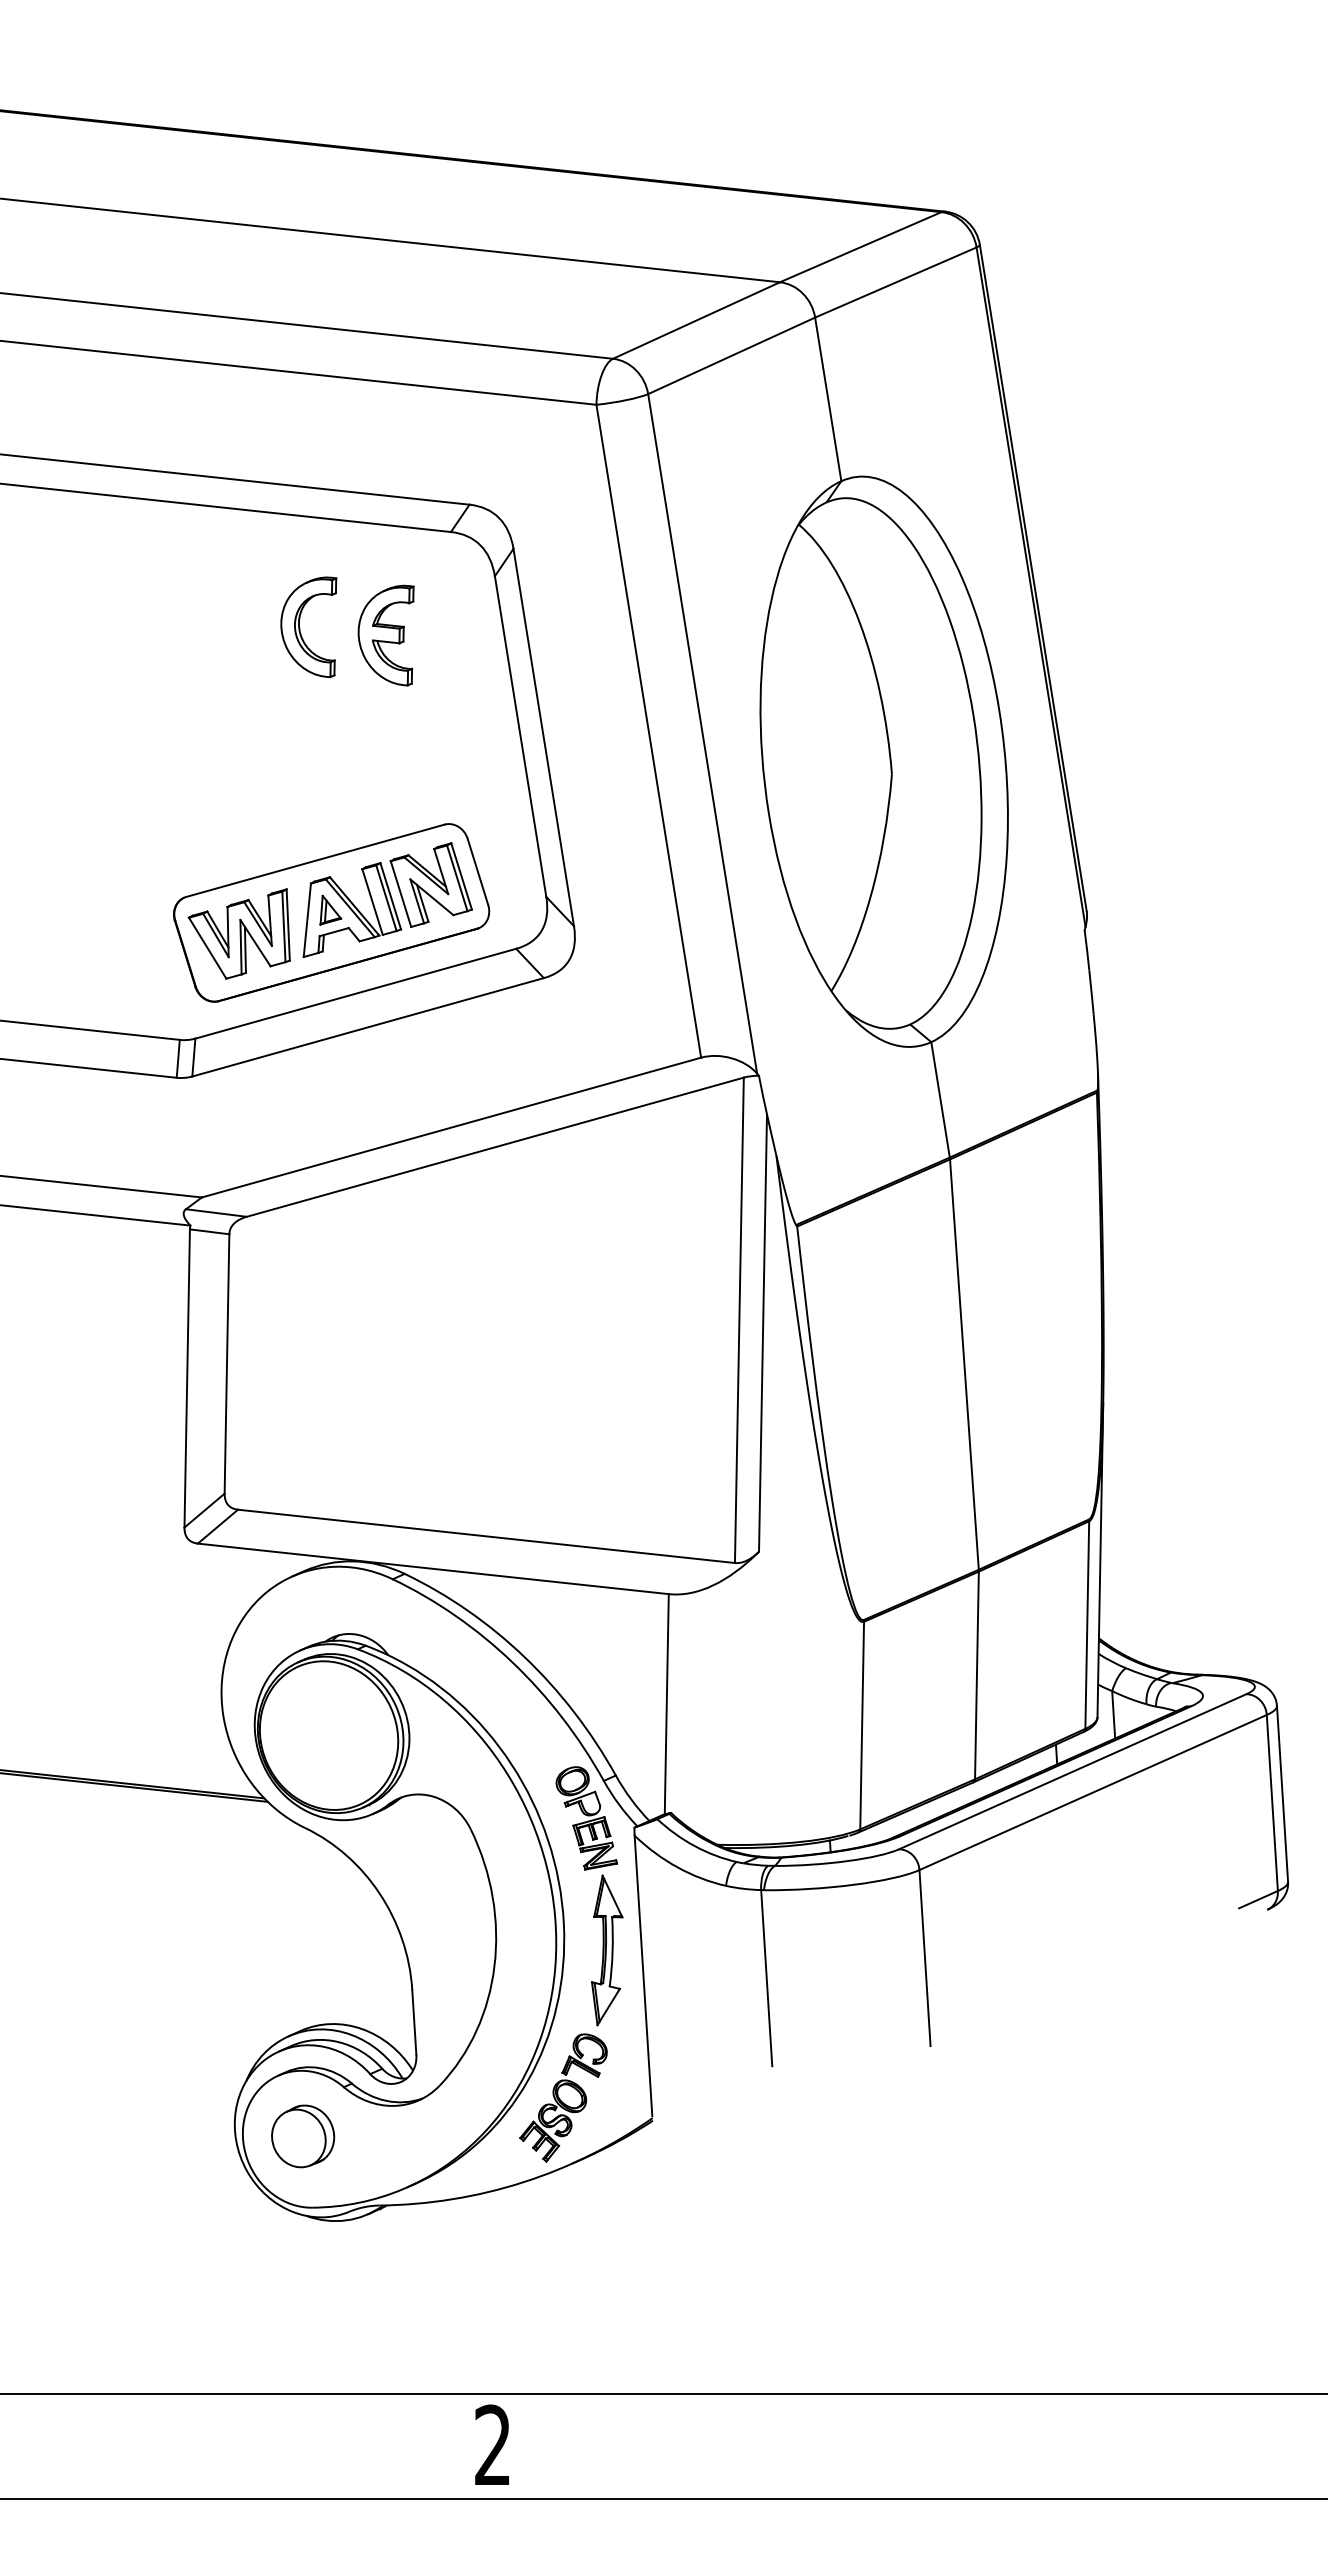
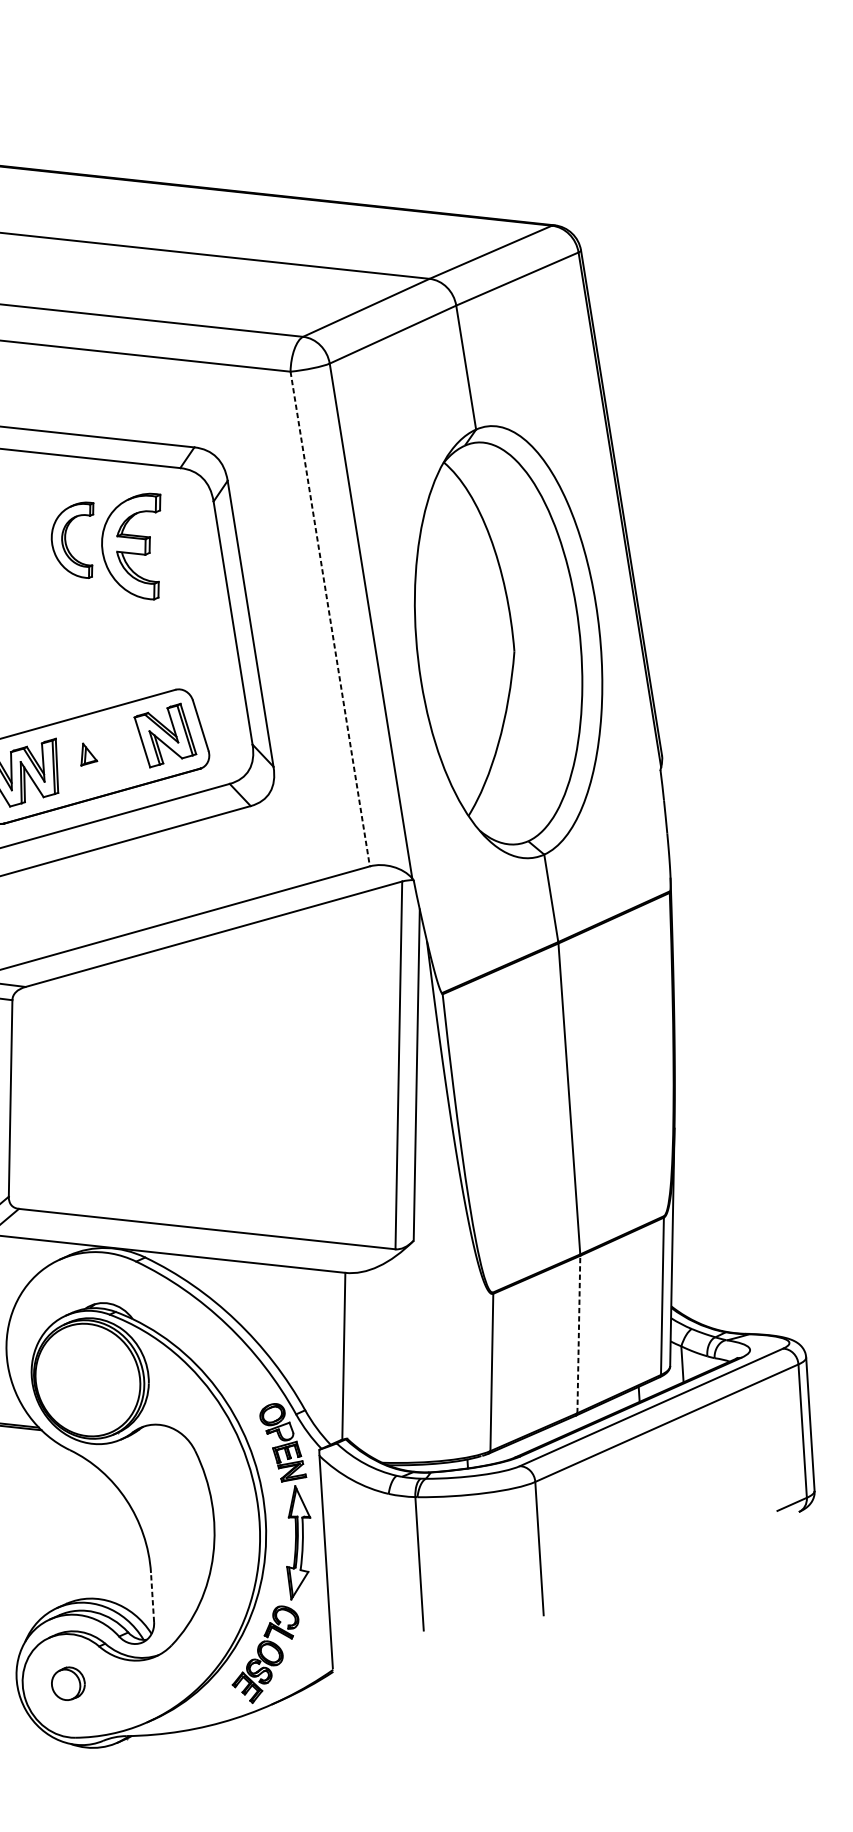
part: (385, 635) -> (130, 546), size x1.4
line: (648, 731) -> (329, 619), solid -> dashed
part: (352, 909) -> (105, 754), removed
line: (976, 1675) -> (578, 1334), solid -> dashed
line: (414, 2022) -> (152, 1597), solid -> dashed
part: (303, 2136) -> (68, 1683), size x0.7

